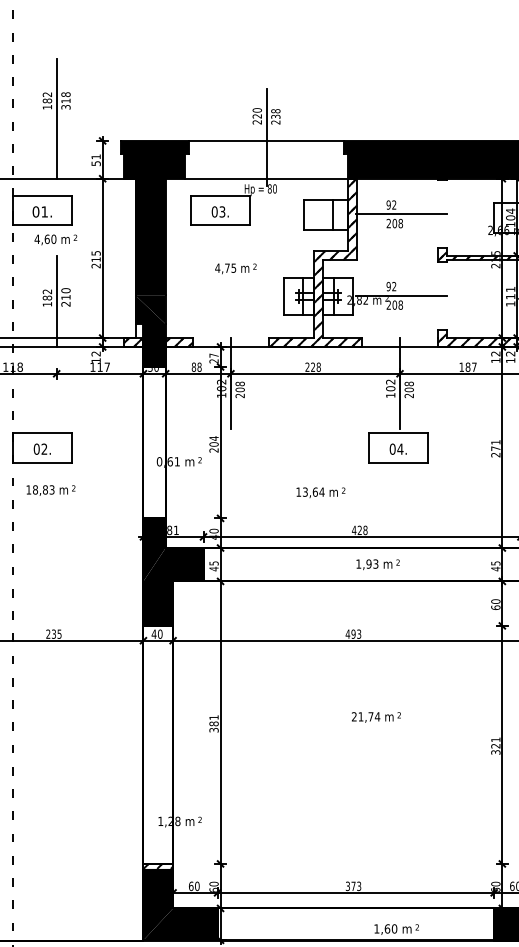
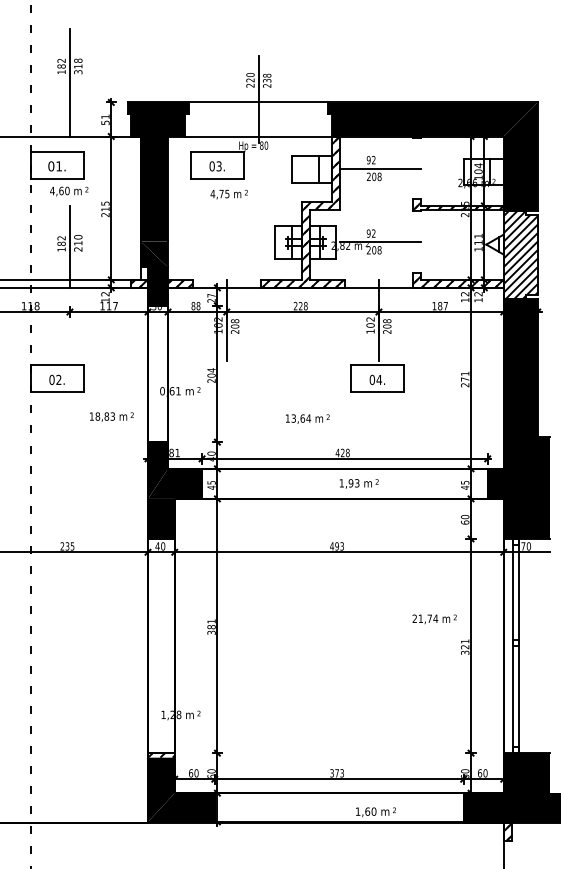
text: (235, 268) -> (228, 194), moved
text: (50, 489) -> (111, 416), moved
text: (376, 717) -> (434, 619), moved

